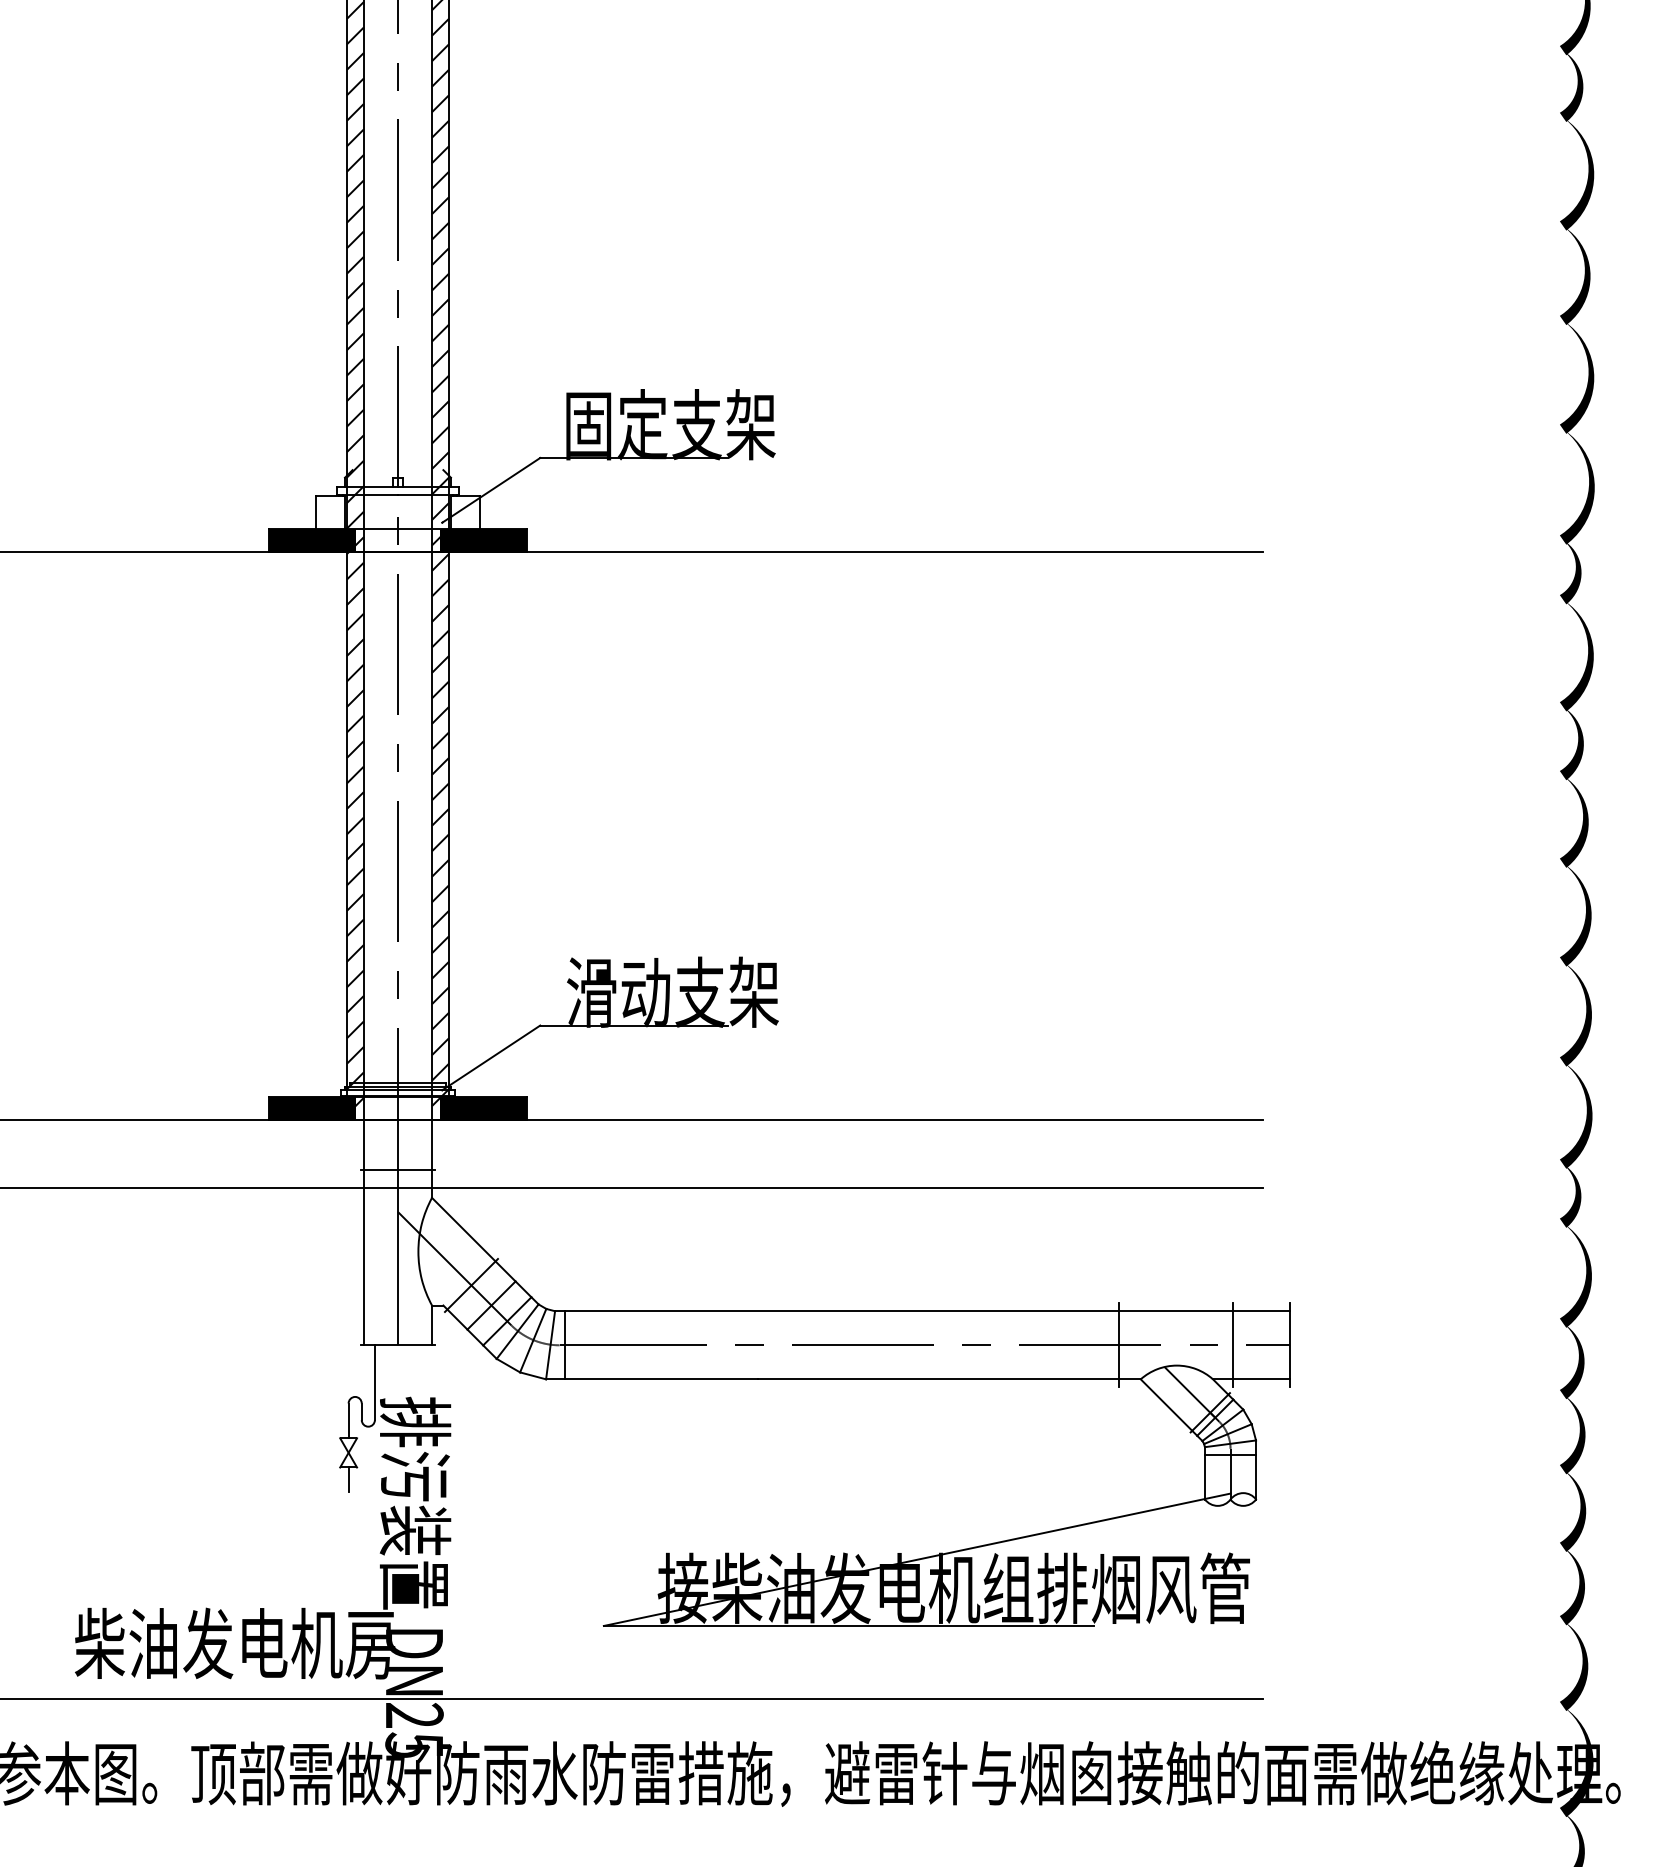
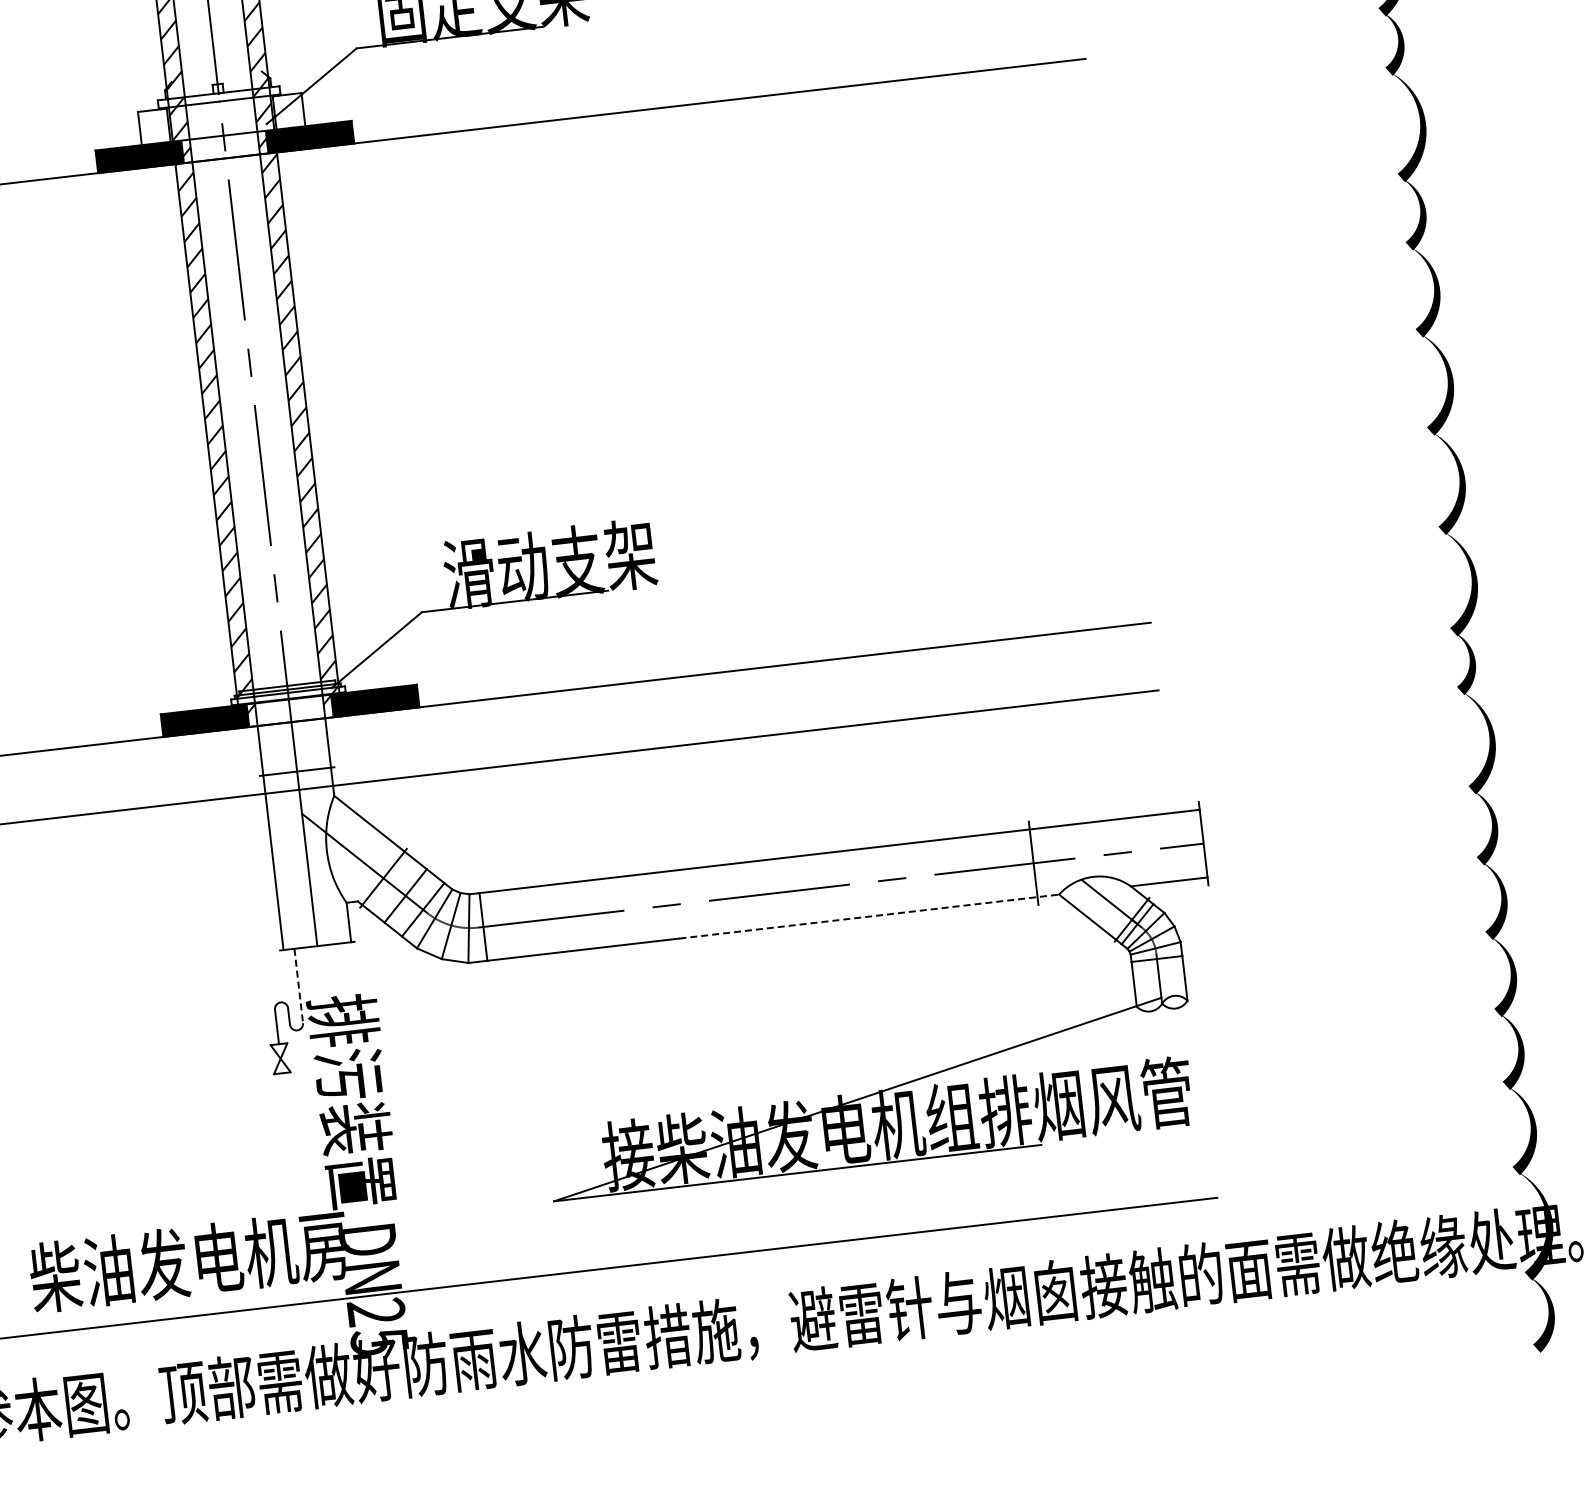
line: (1232, 1345) -> (1146, 850), removed
line: (950, 1379) -> (870, 916), solid -> dashed
line: (374, 1383) -> (298, 986), solid -> dashed
line: (348, 1479) -> (283, 1085), removed

